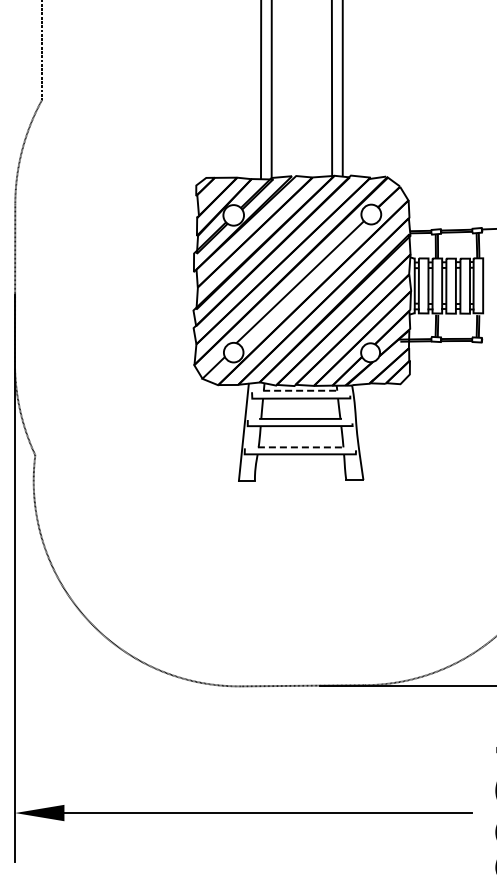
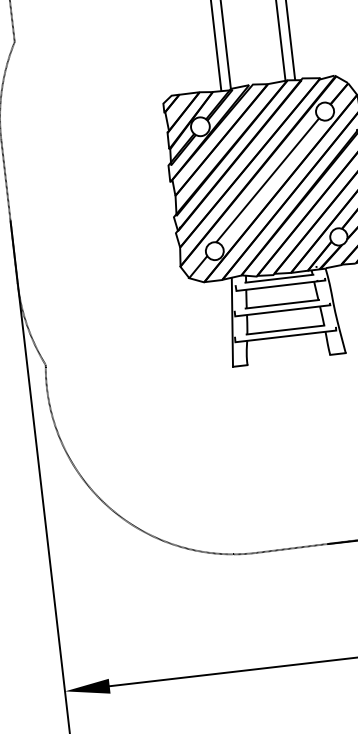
line: (301, 390) -> (280, 278), dashed -> solid
line: (300, 447) -> (285, 330), dashed -> solid

